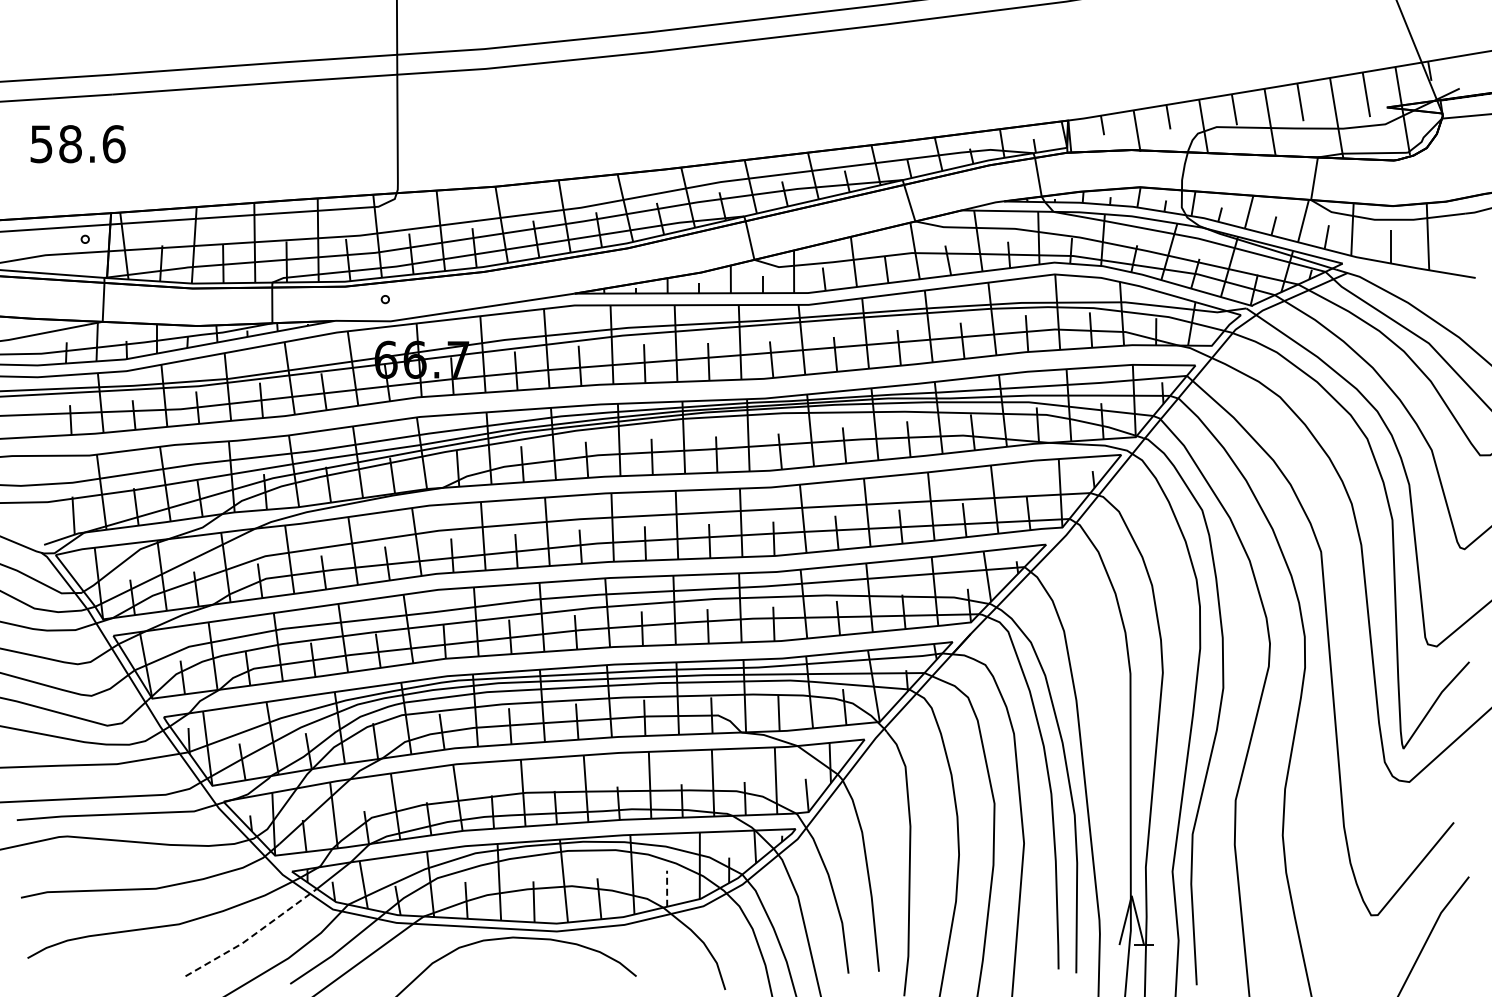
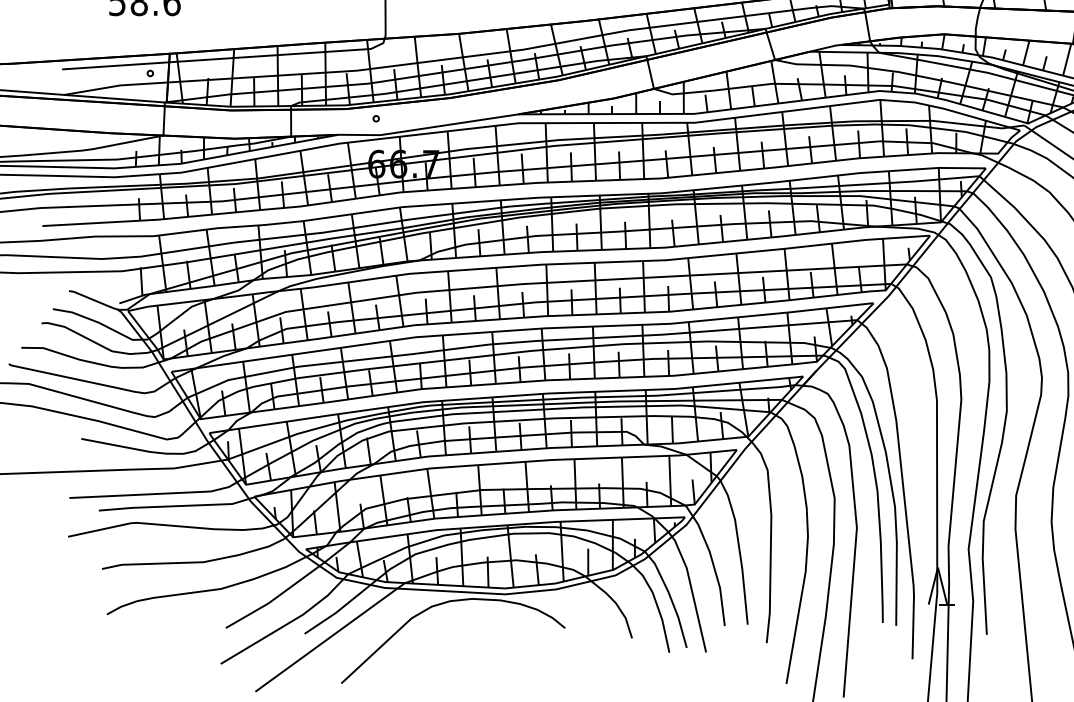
line: (667, 888) -> (588, 562), dashed -> solid
line: (253, 935) -> (276, 597), dashed -> solid

